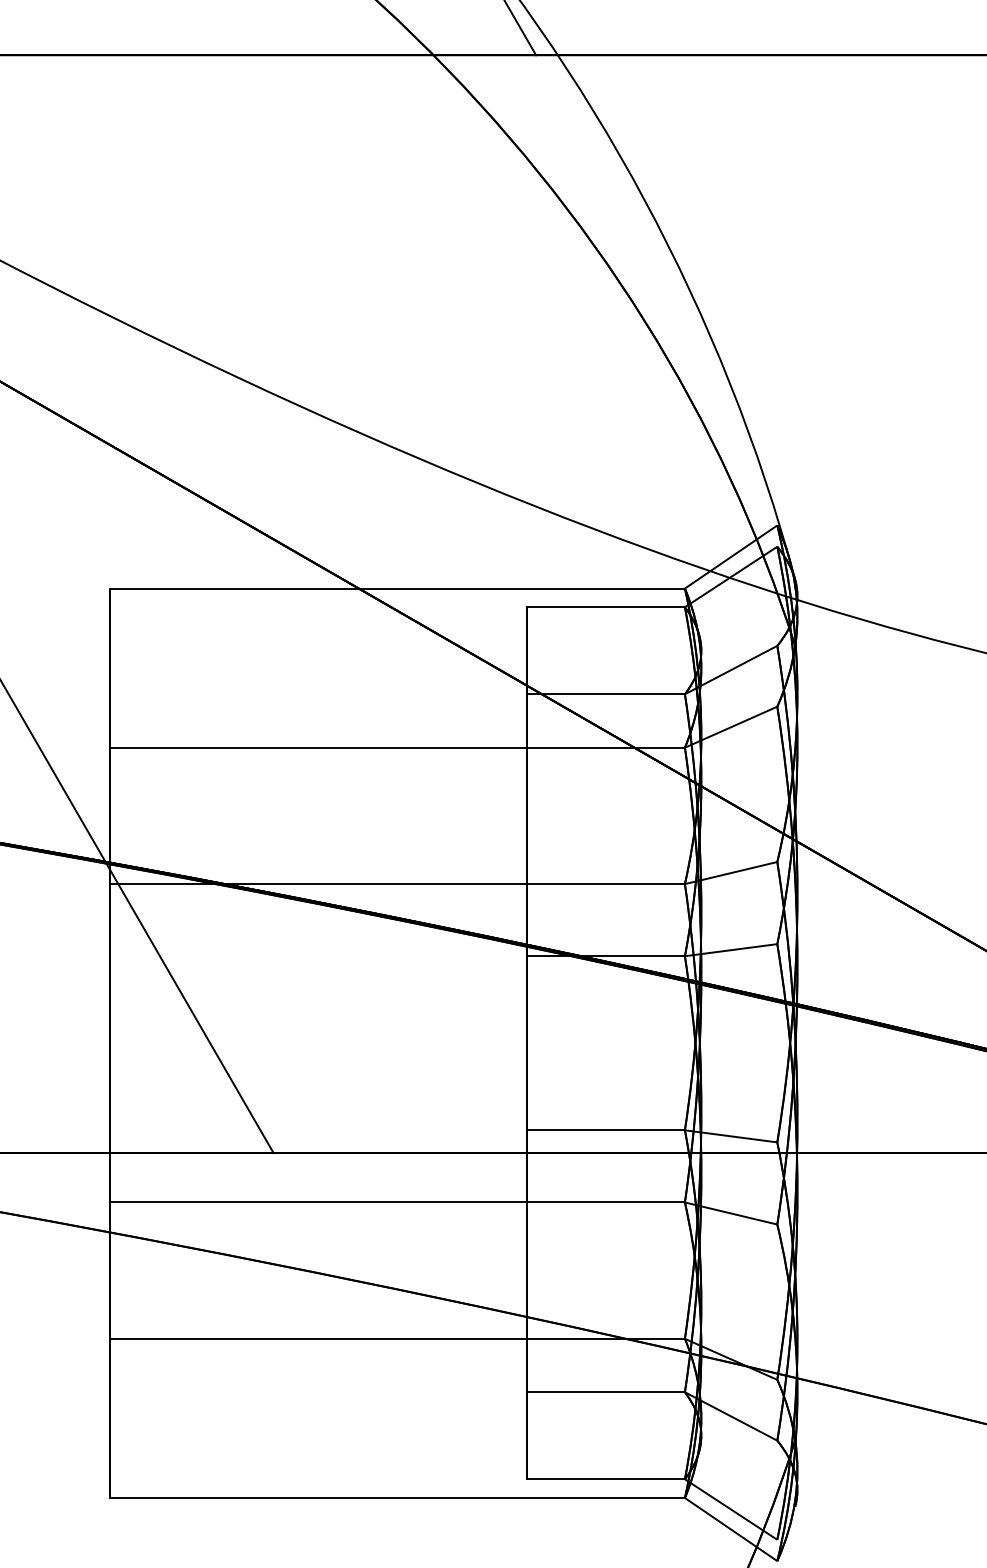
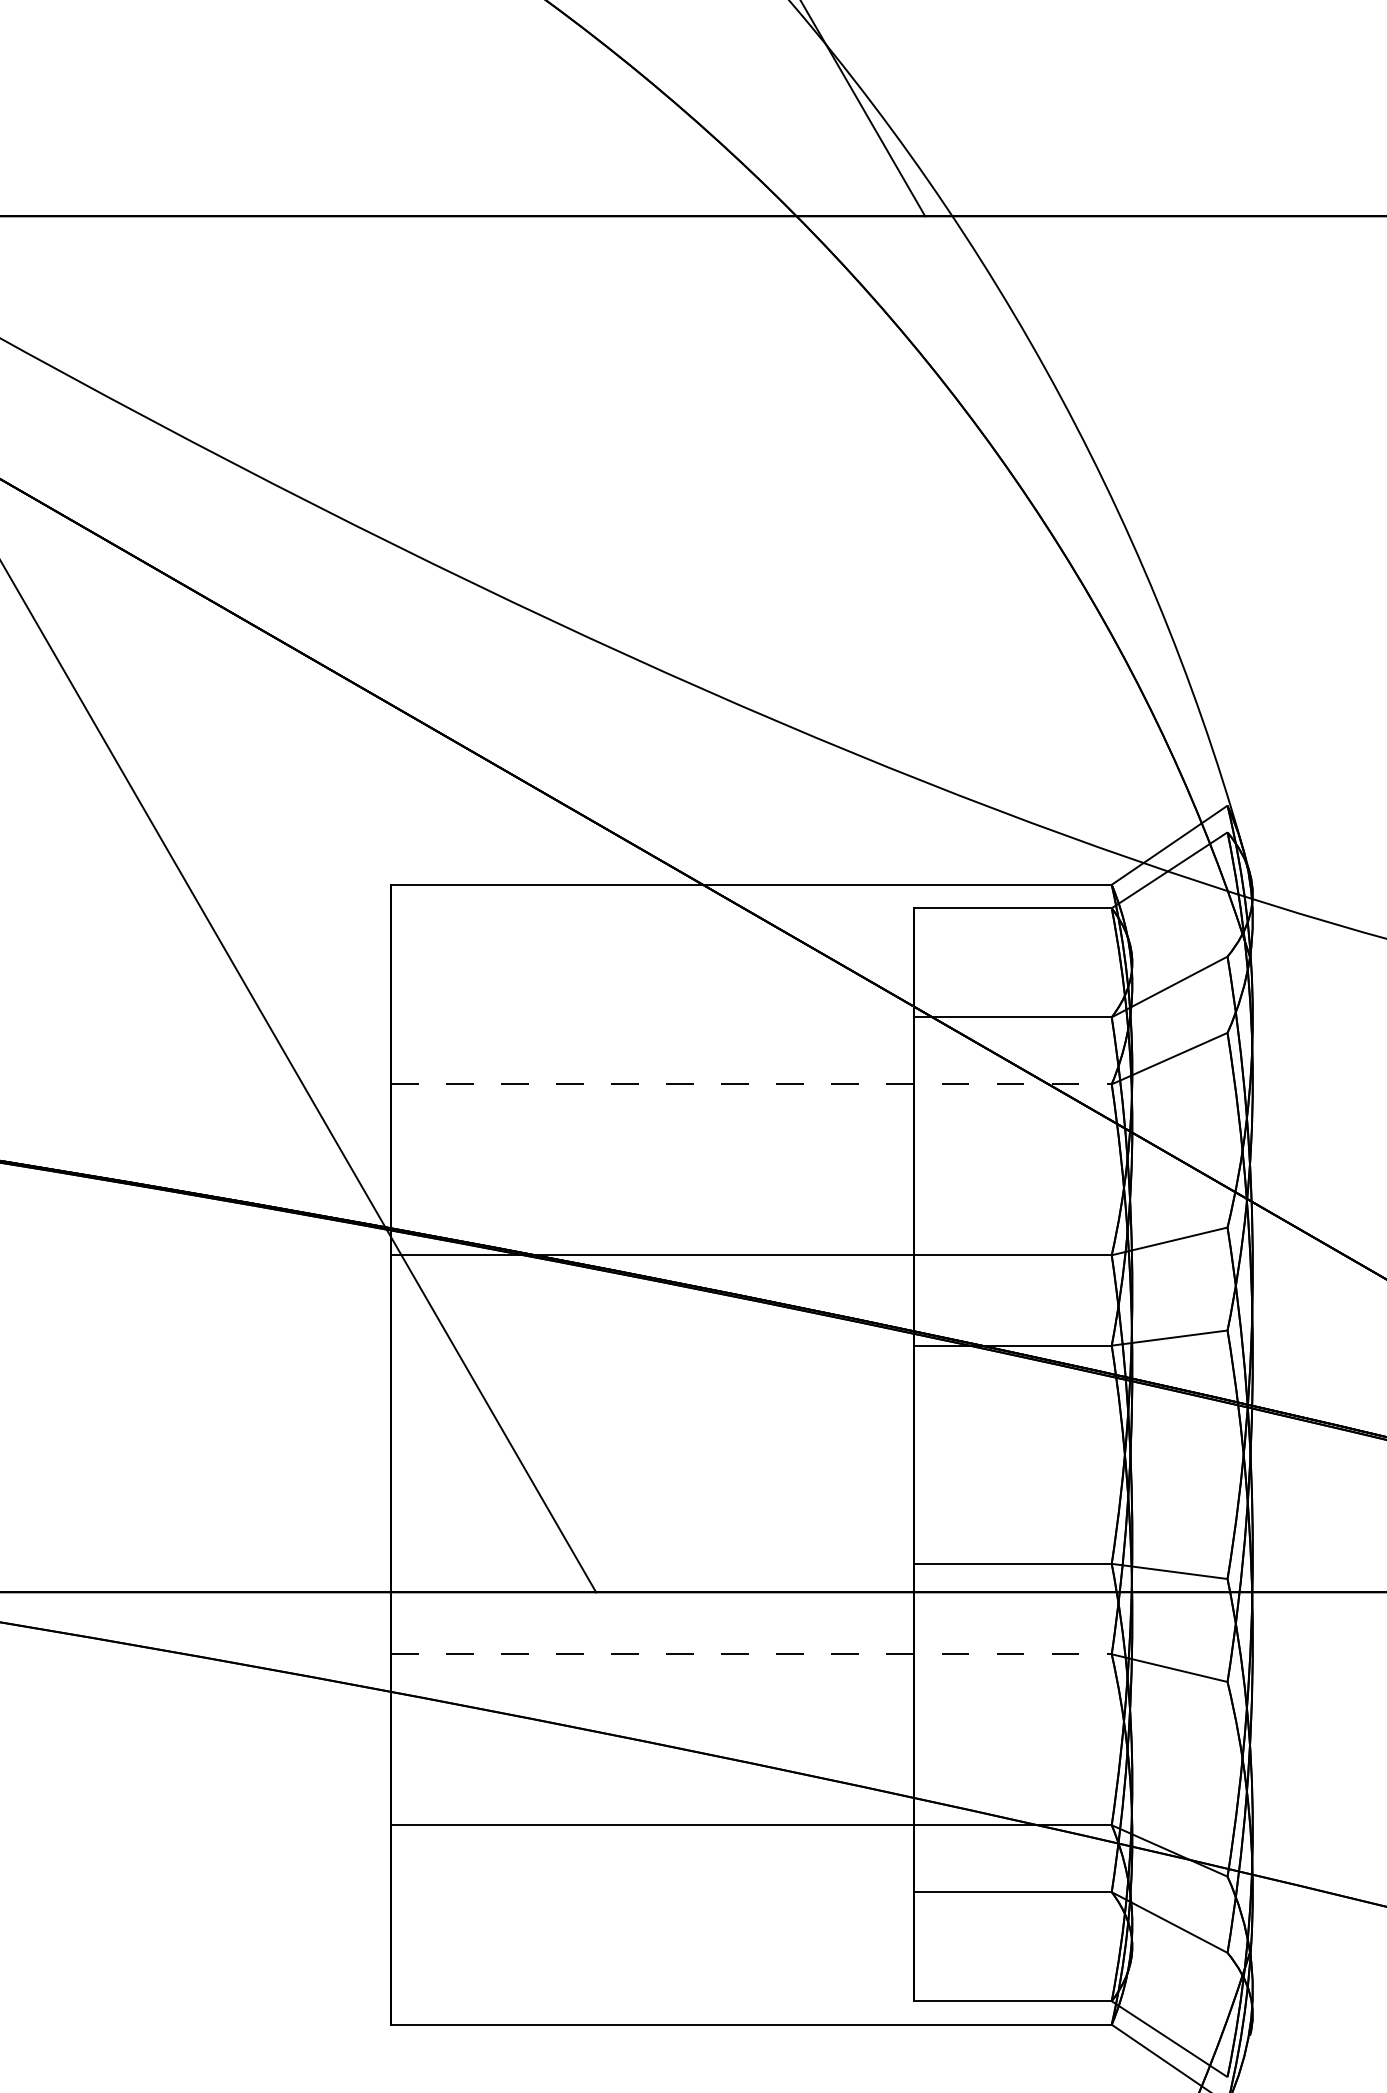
line: (397, 747) -> (751, 1084), solid -> dashed
line: (397, 1202) -> (751, 1654), solid -> dashed

